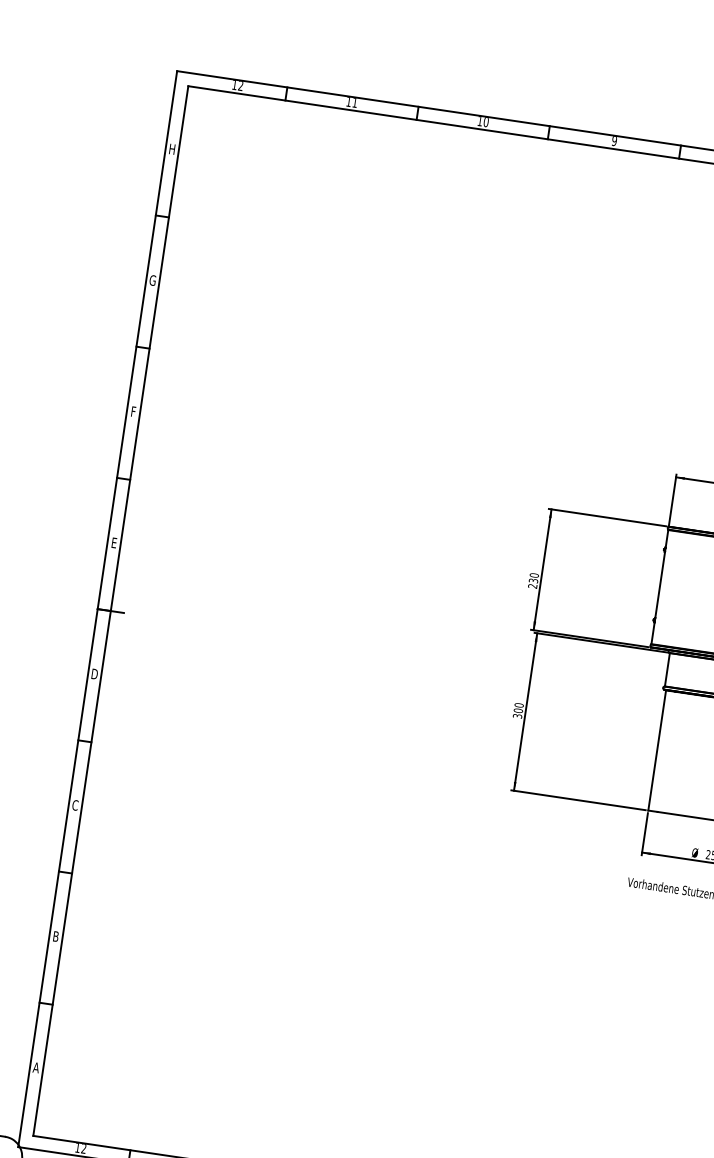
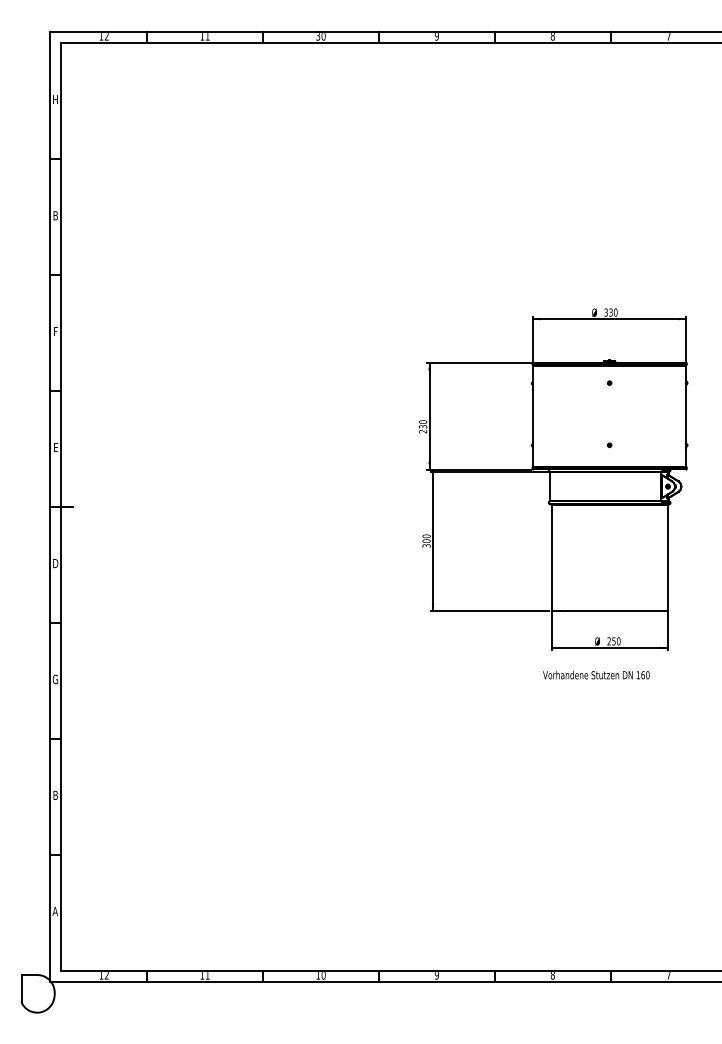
text: (480, 121) -> (318, 36), 10 -> 30
text: (152, 280) -> (55, 215), G -> B
text: (75, 805) -> (55, 679), C -> G

